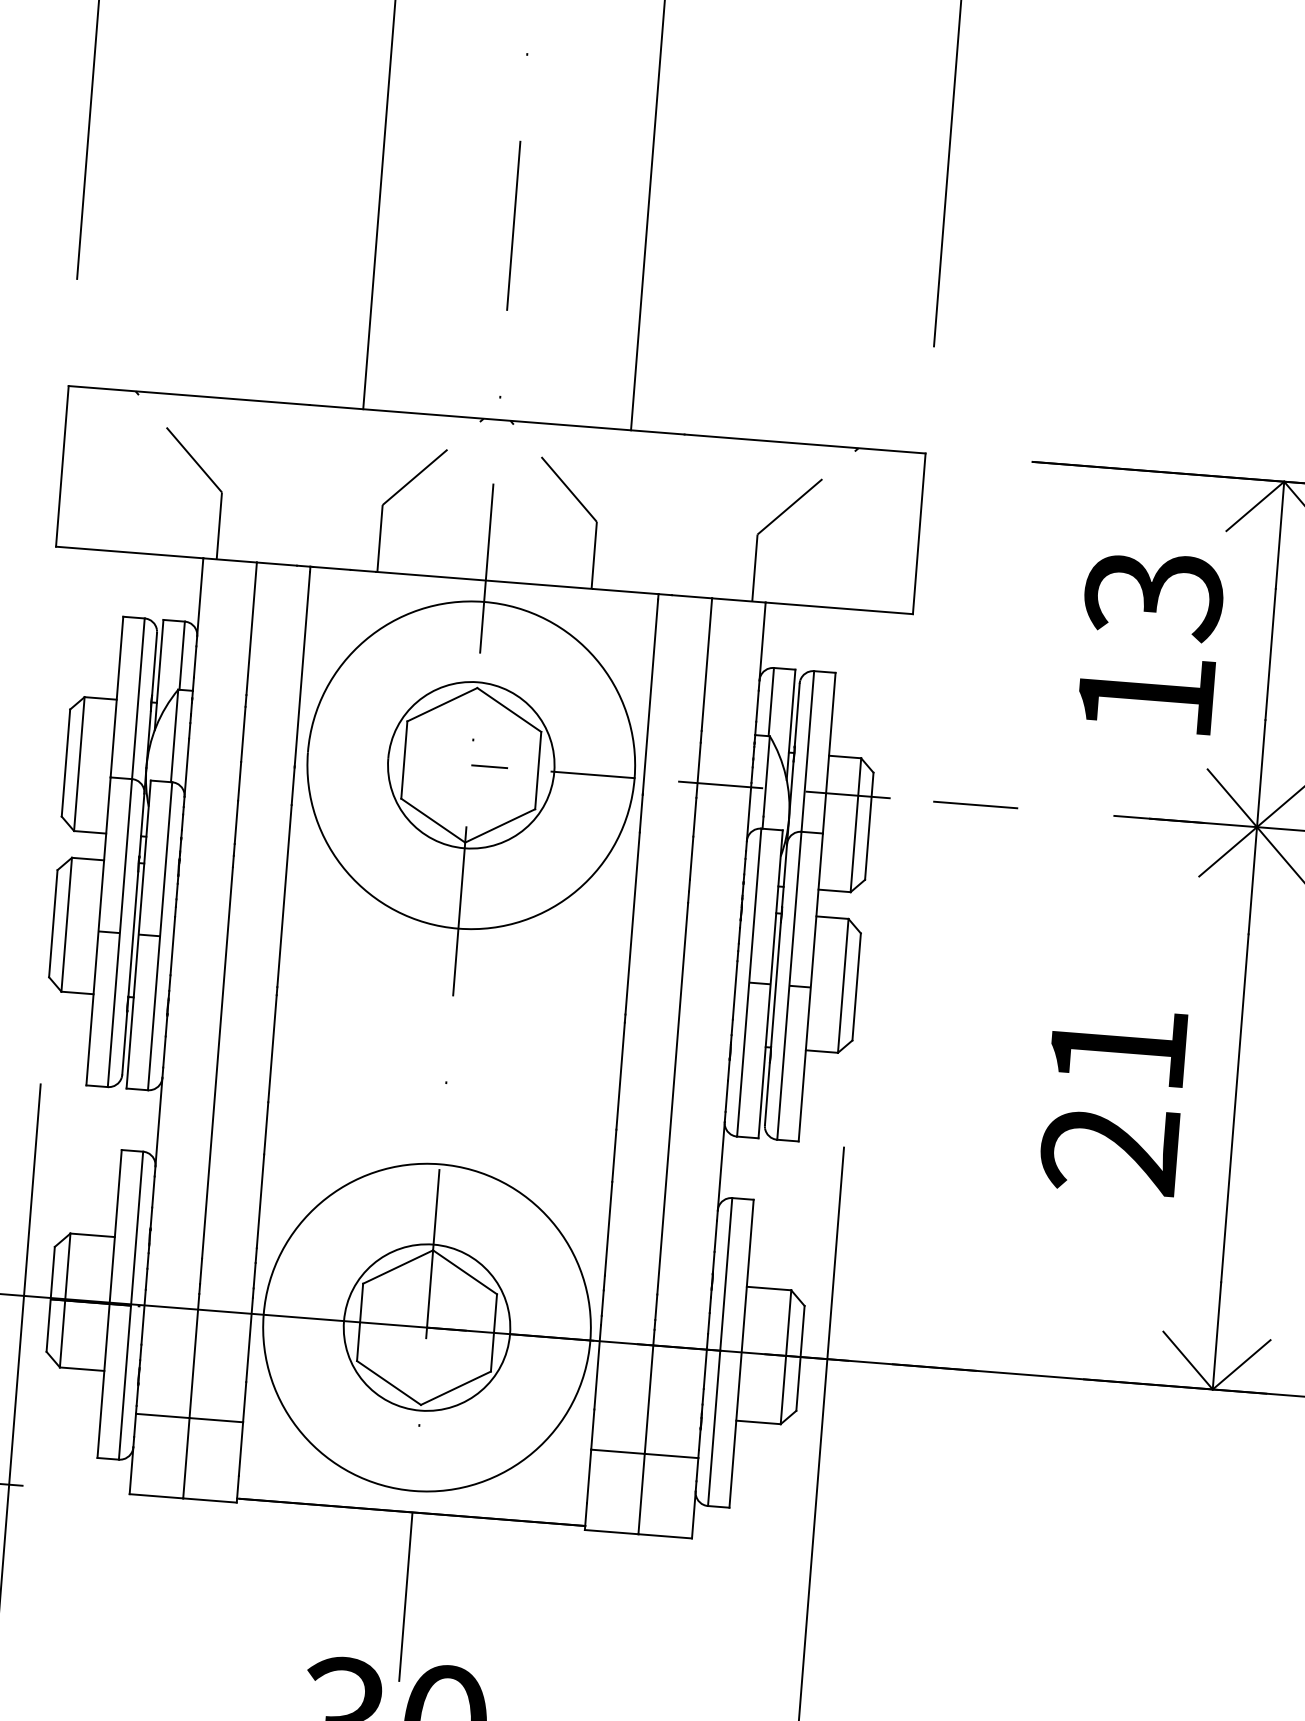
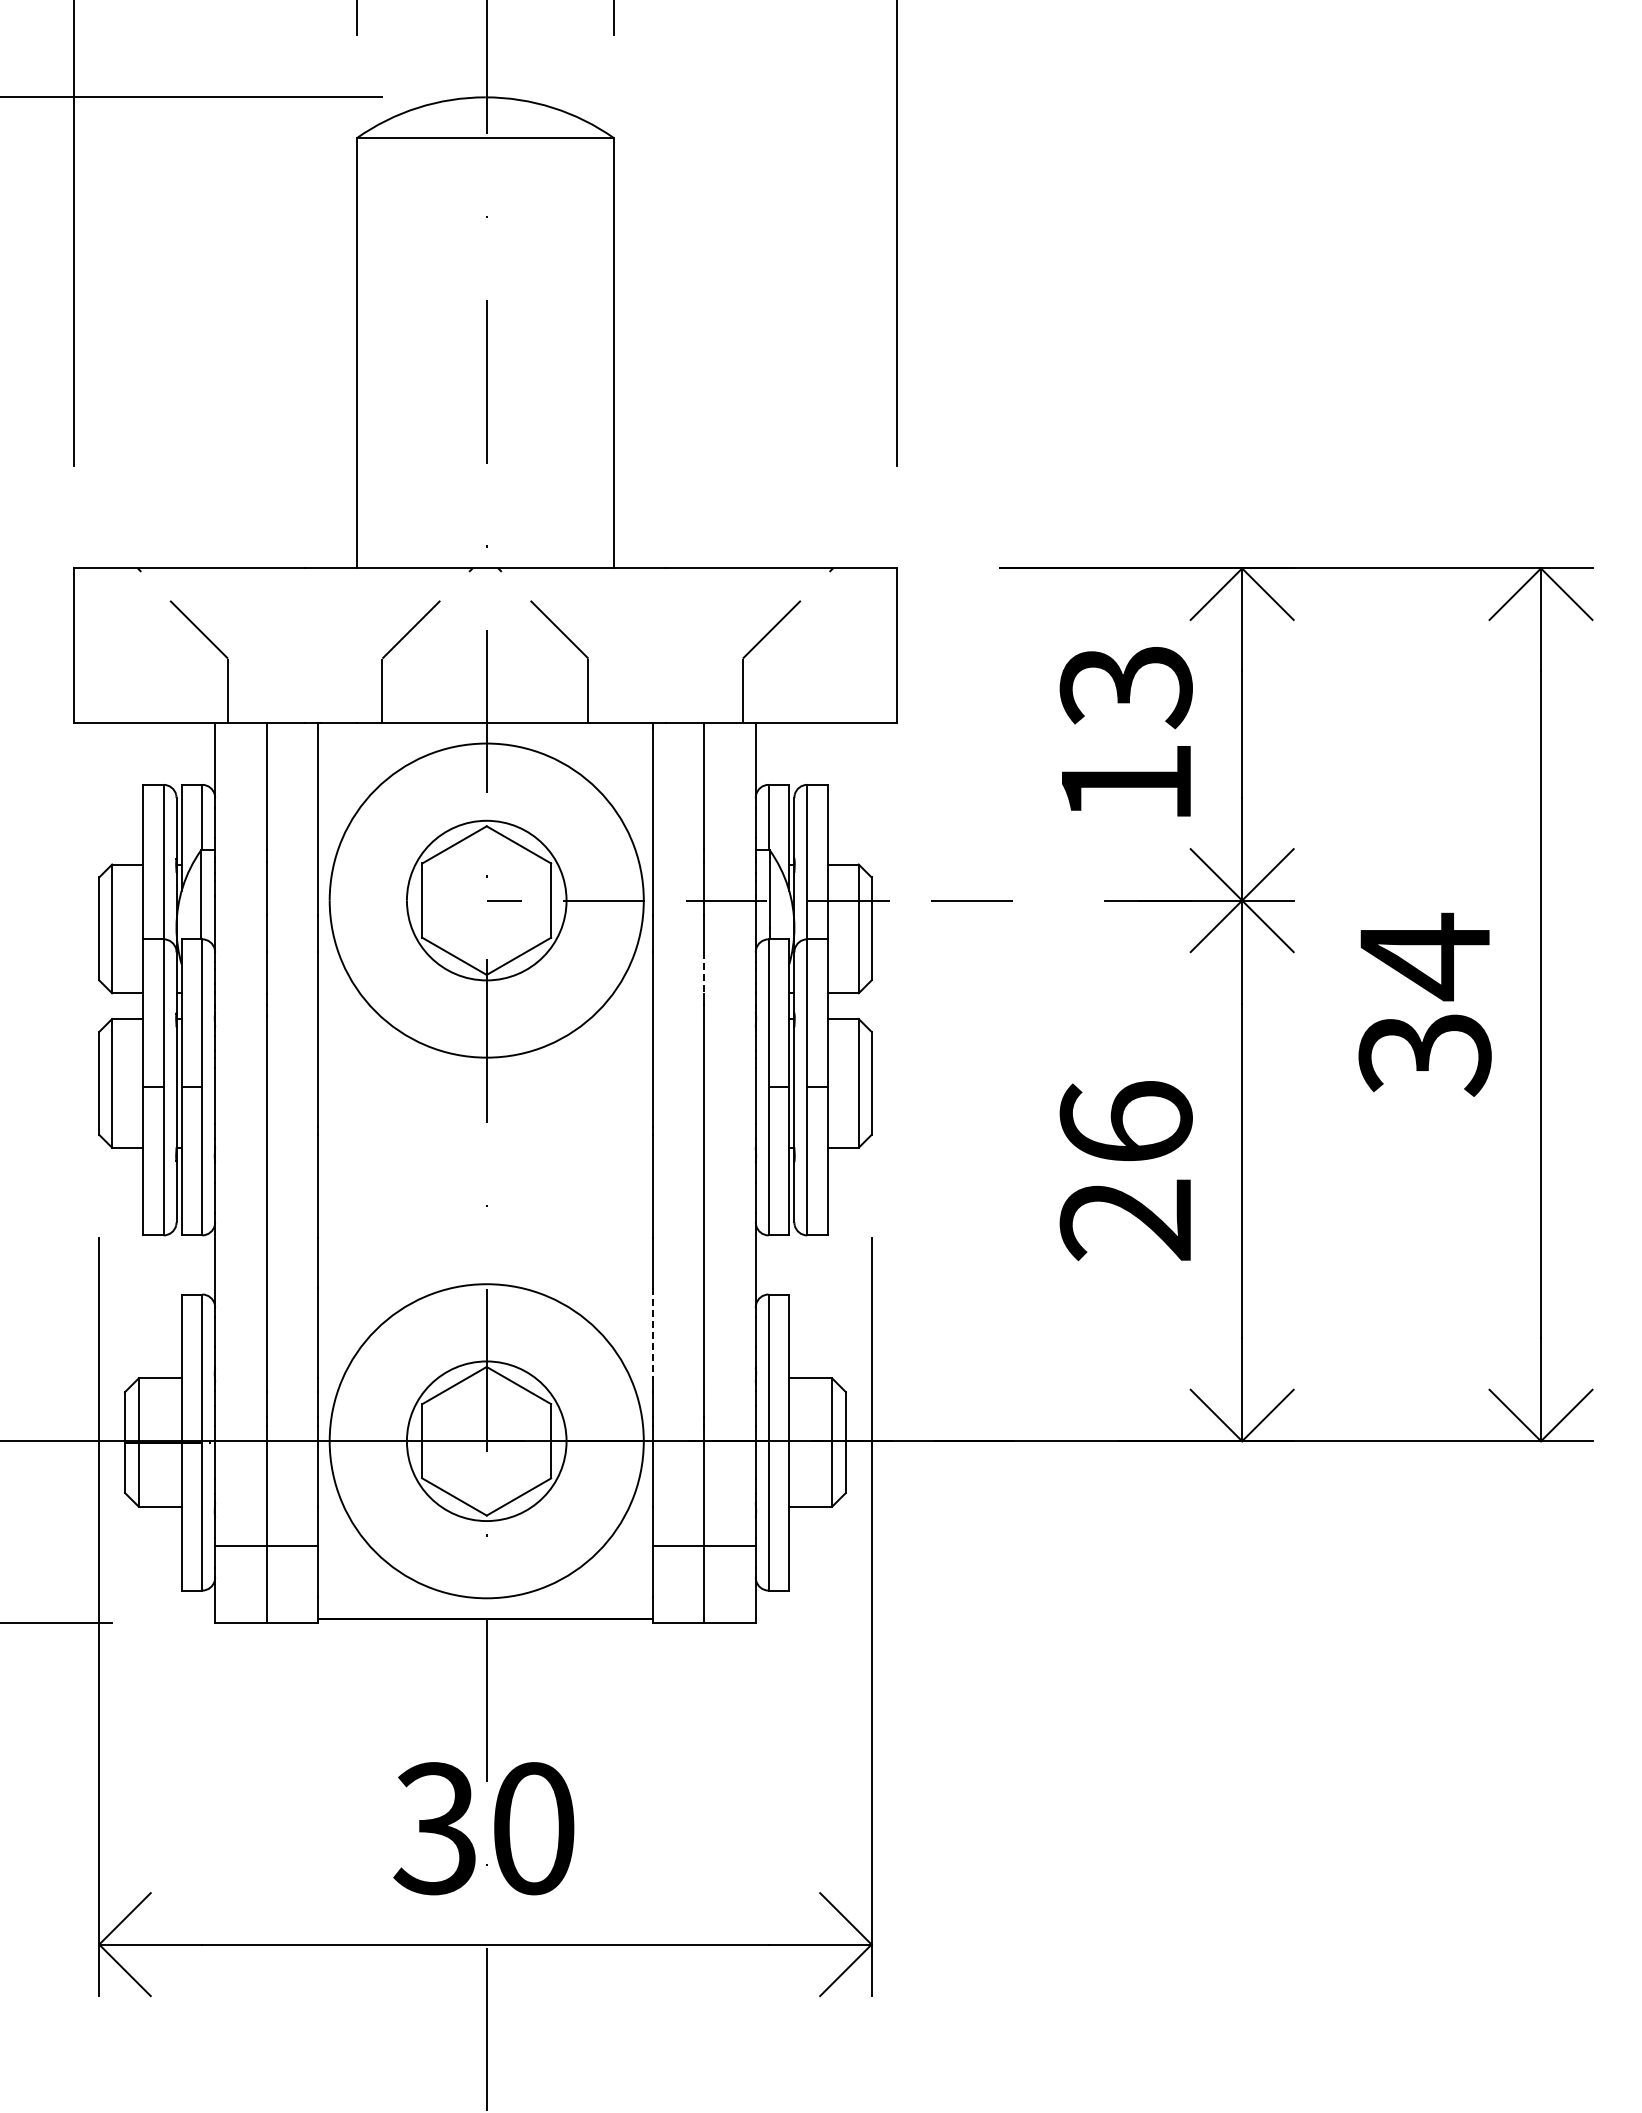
line: (691, 857) -> (704, 972), solid -> dashed
text: (1117, 1047) -> (1125, 1121), 21 -> 26
line: (608, 1229) -> (652, 1333), solid -> dashed

